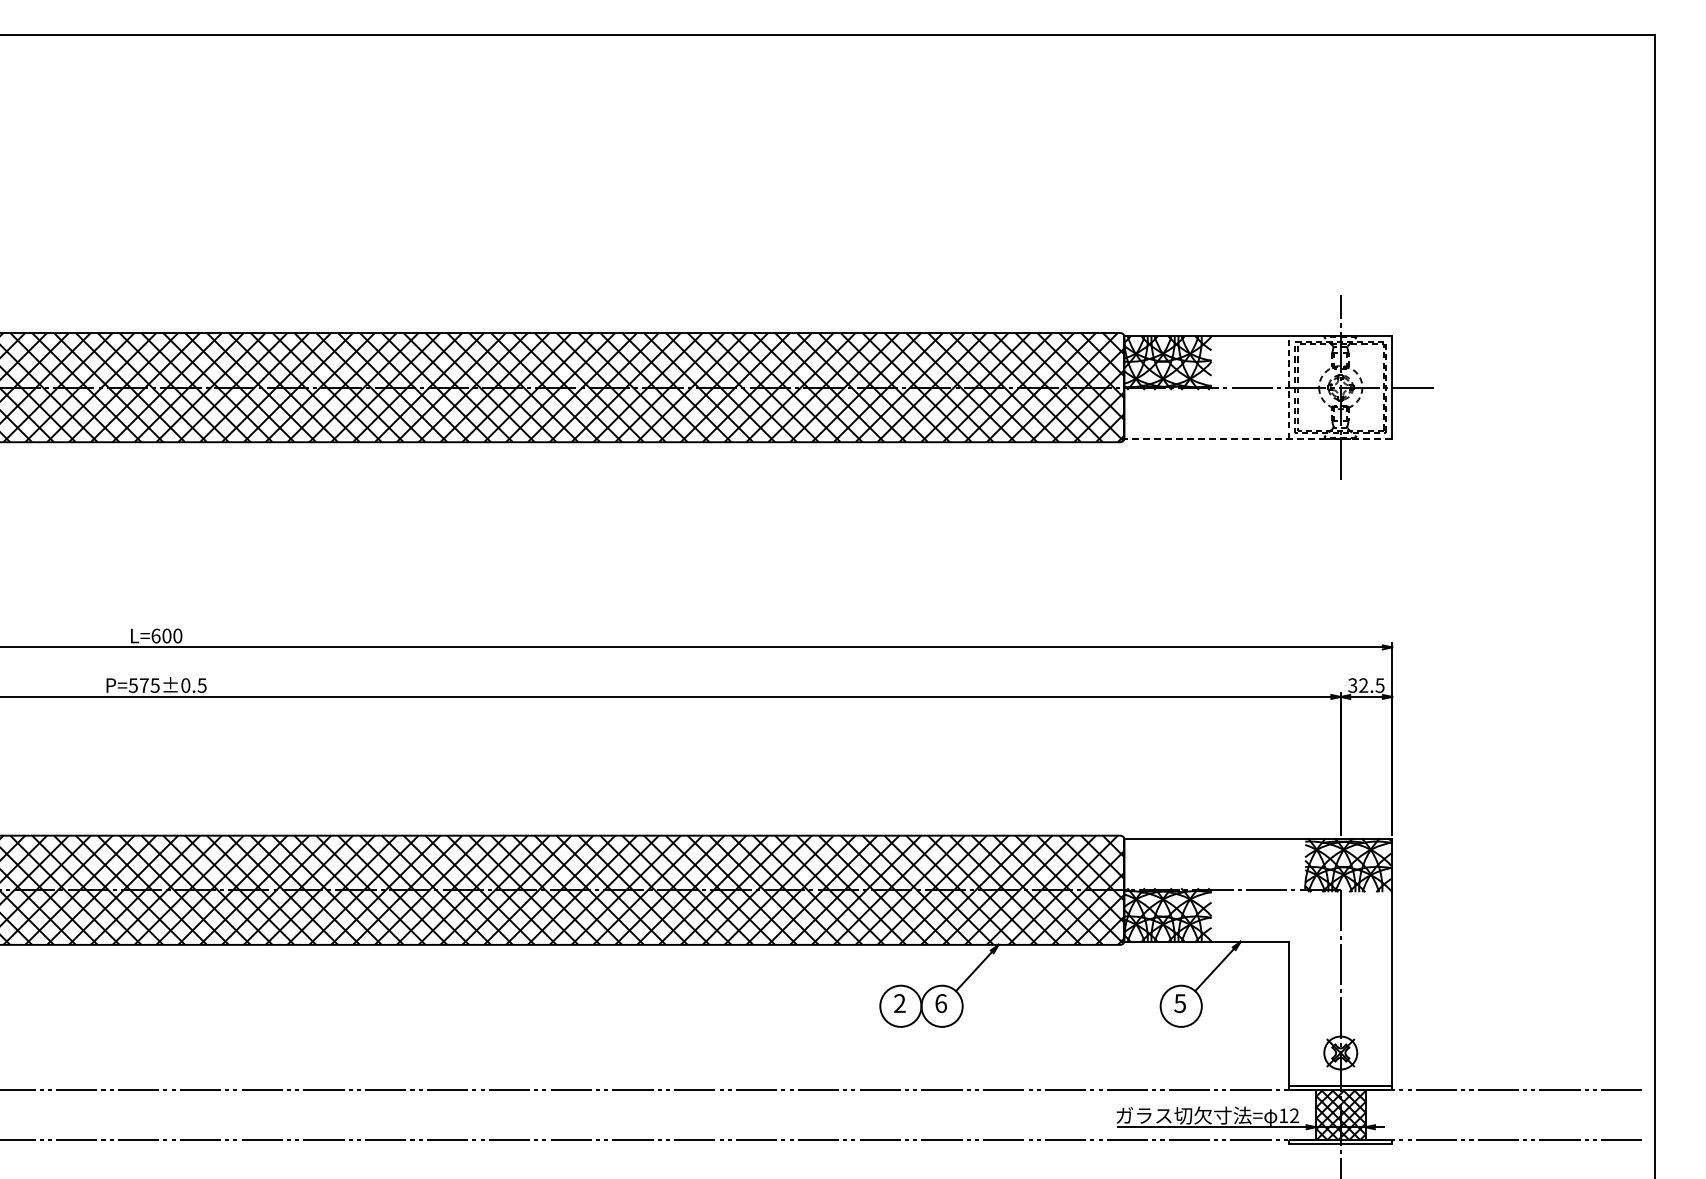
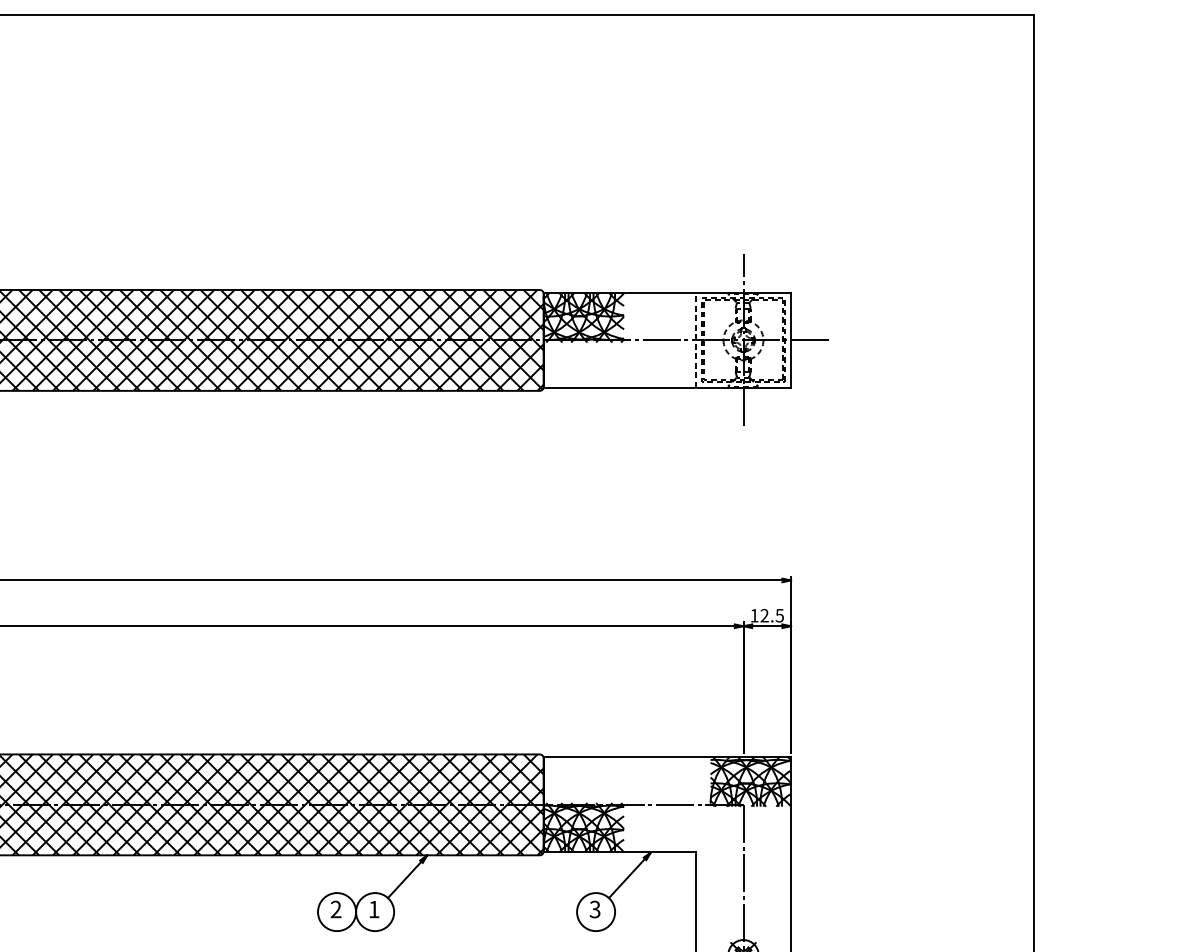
line: (1258, 438) -> (667, 387), dashed -> solid
text: (1352, 685) -> (754, 615), 32.5 -> 12.5
text: (941, 1003) -> (374, 909), 6 -> 1
text: (1180, 1003) -> (595, 909), 5 -> 3

